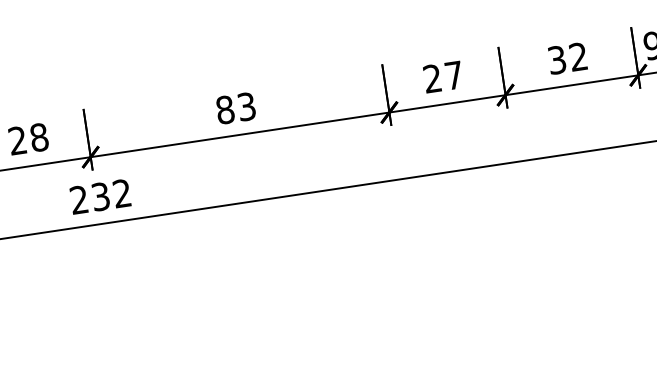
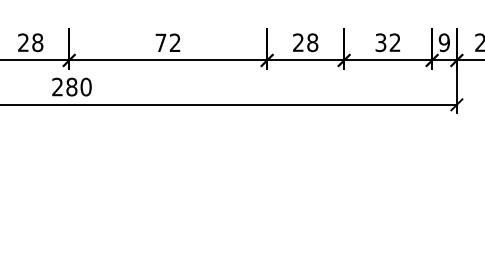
text: (453, 75) -> (312, 42), 27 -> 28
text: (235, 107) -> (167, 42), 83 -> 72
text: (110, 194) -> (78, 86), 232 -> 280

